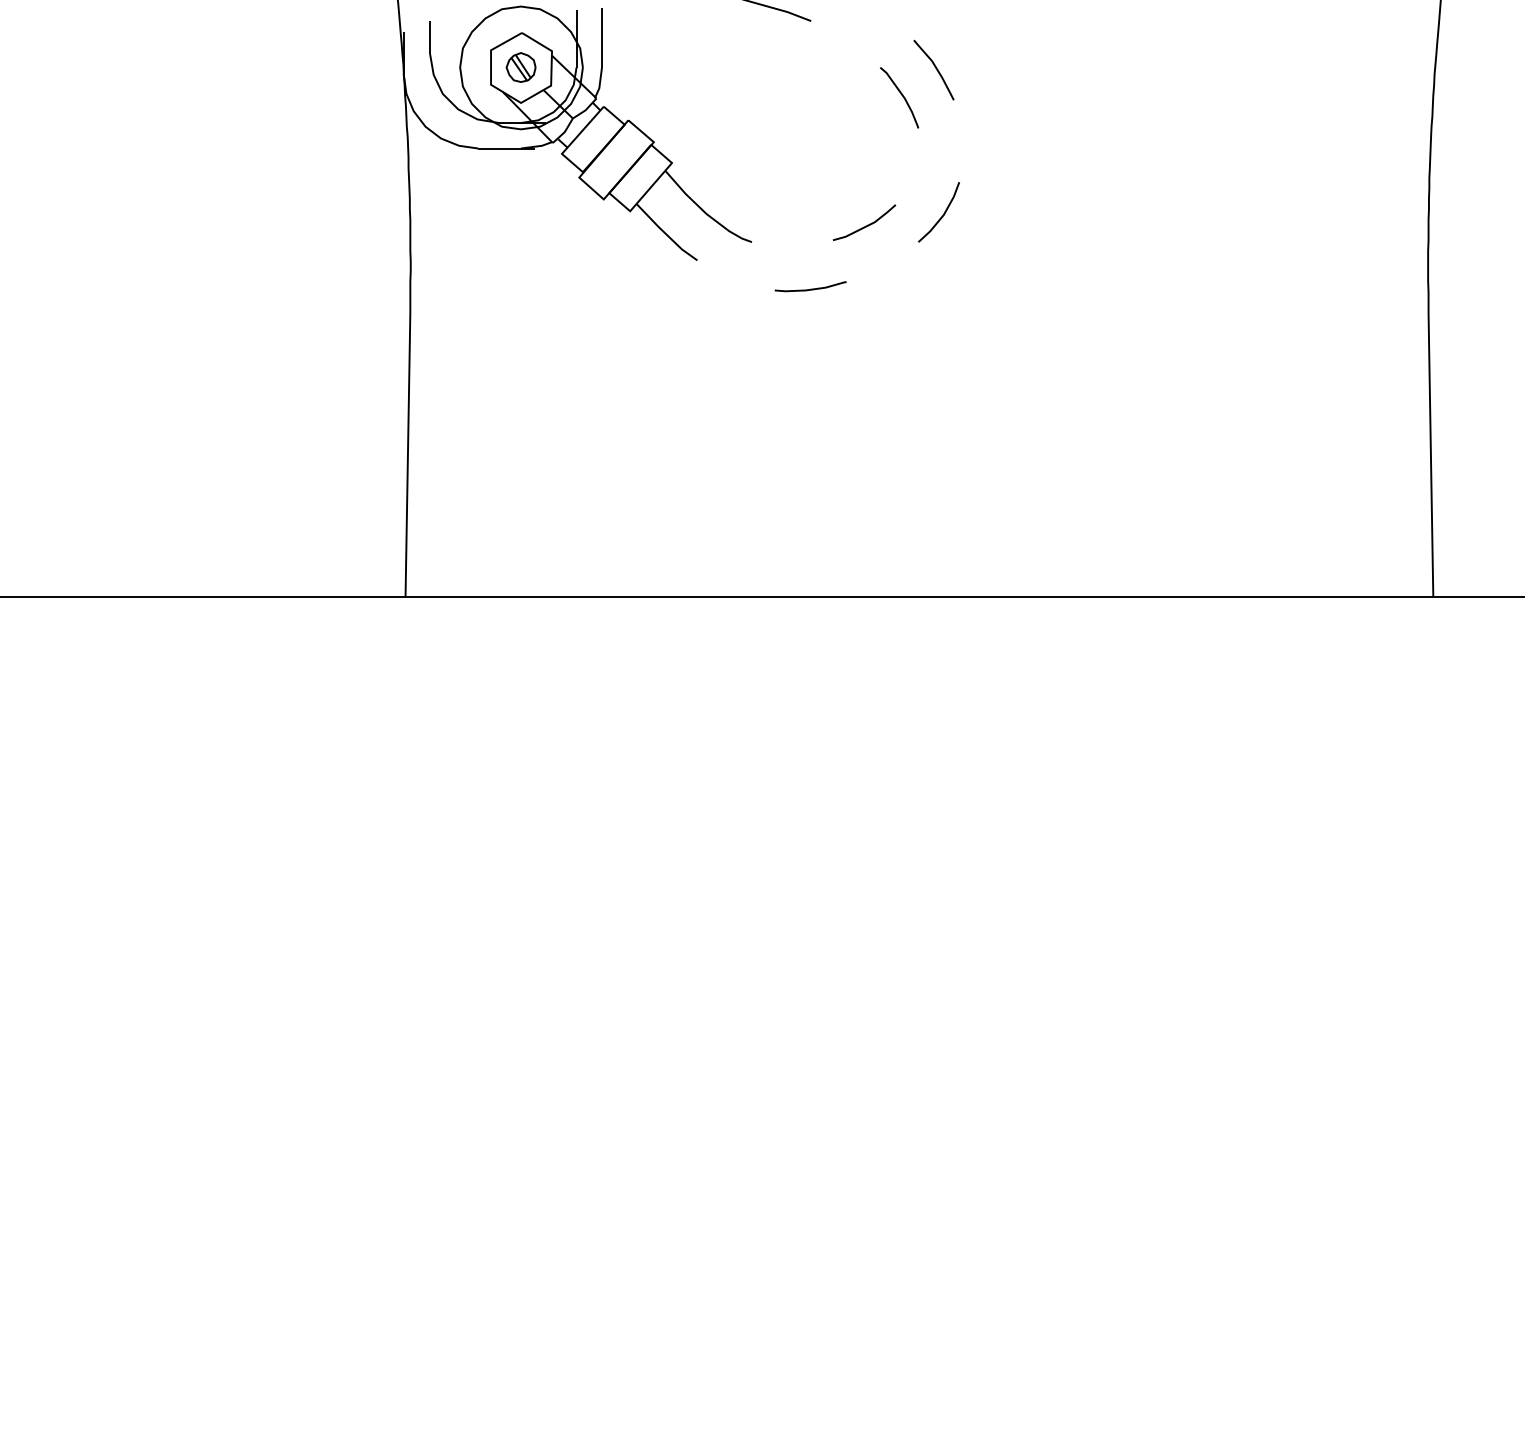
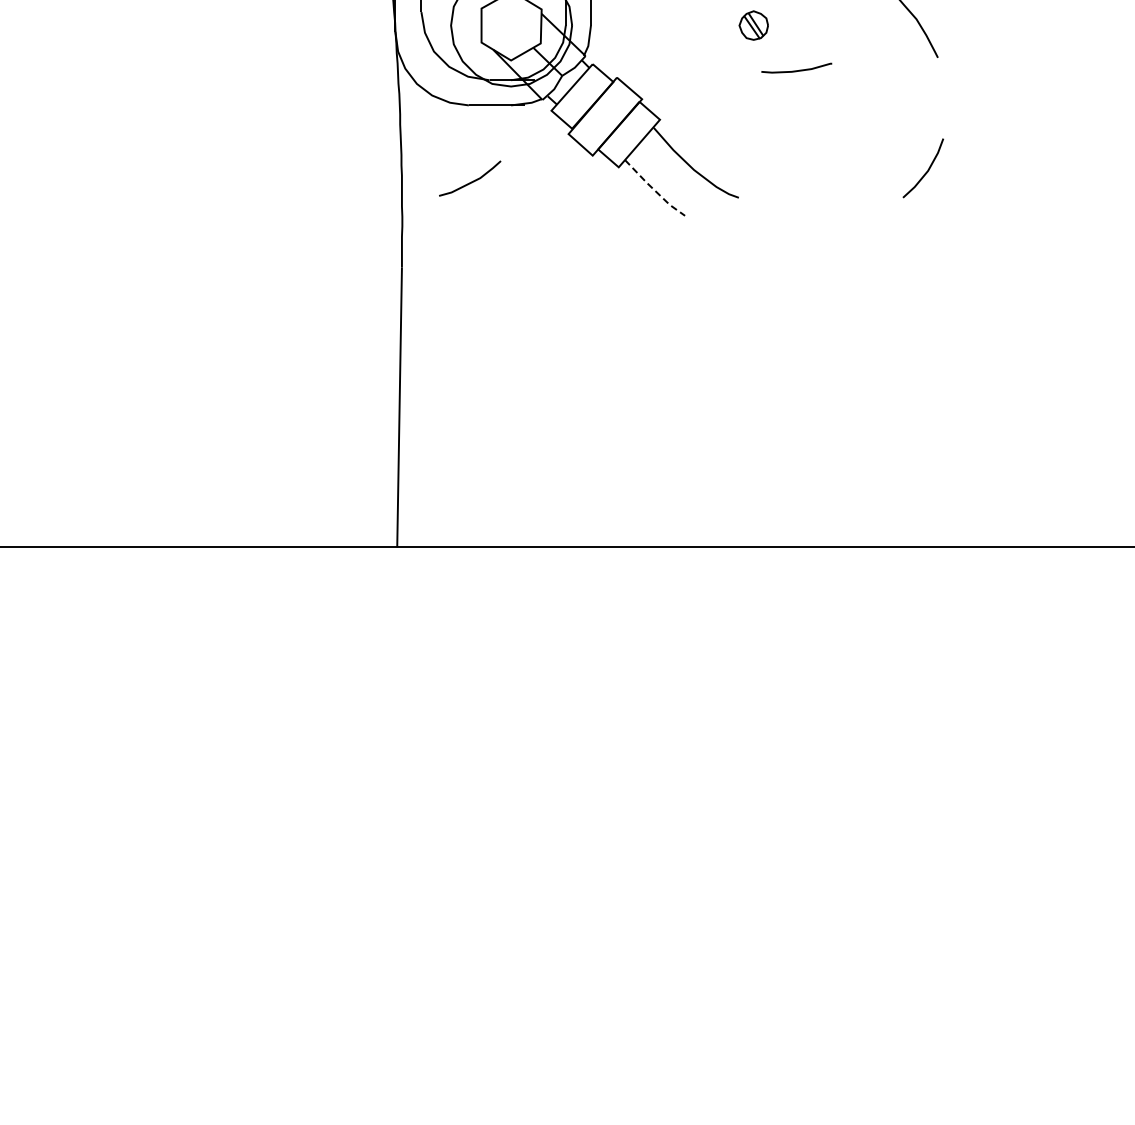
part: (520, 67) -> (753, 25), moved
curve: (901, 95) -> (886, 53), removed
line: (865, 225) -> (471, 181), moved
line: (665, 233) -> (653, 189), solid -> dashed
curve: (810, 288) -> (796, 69), moved

